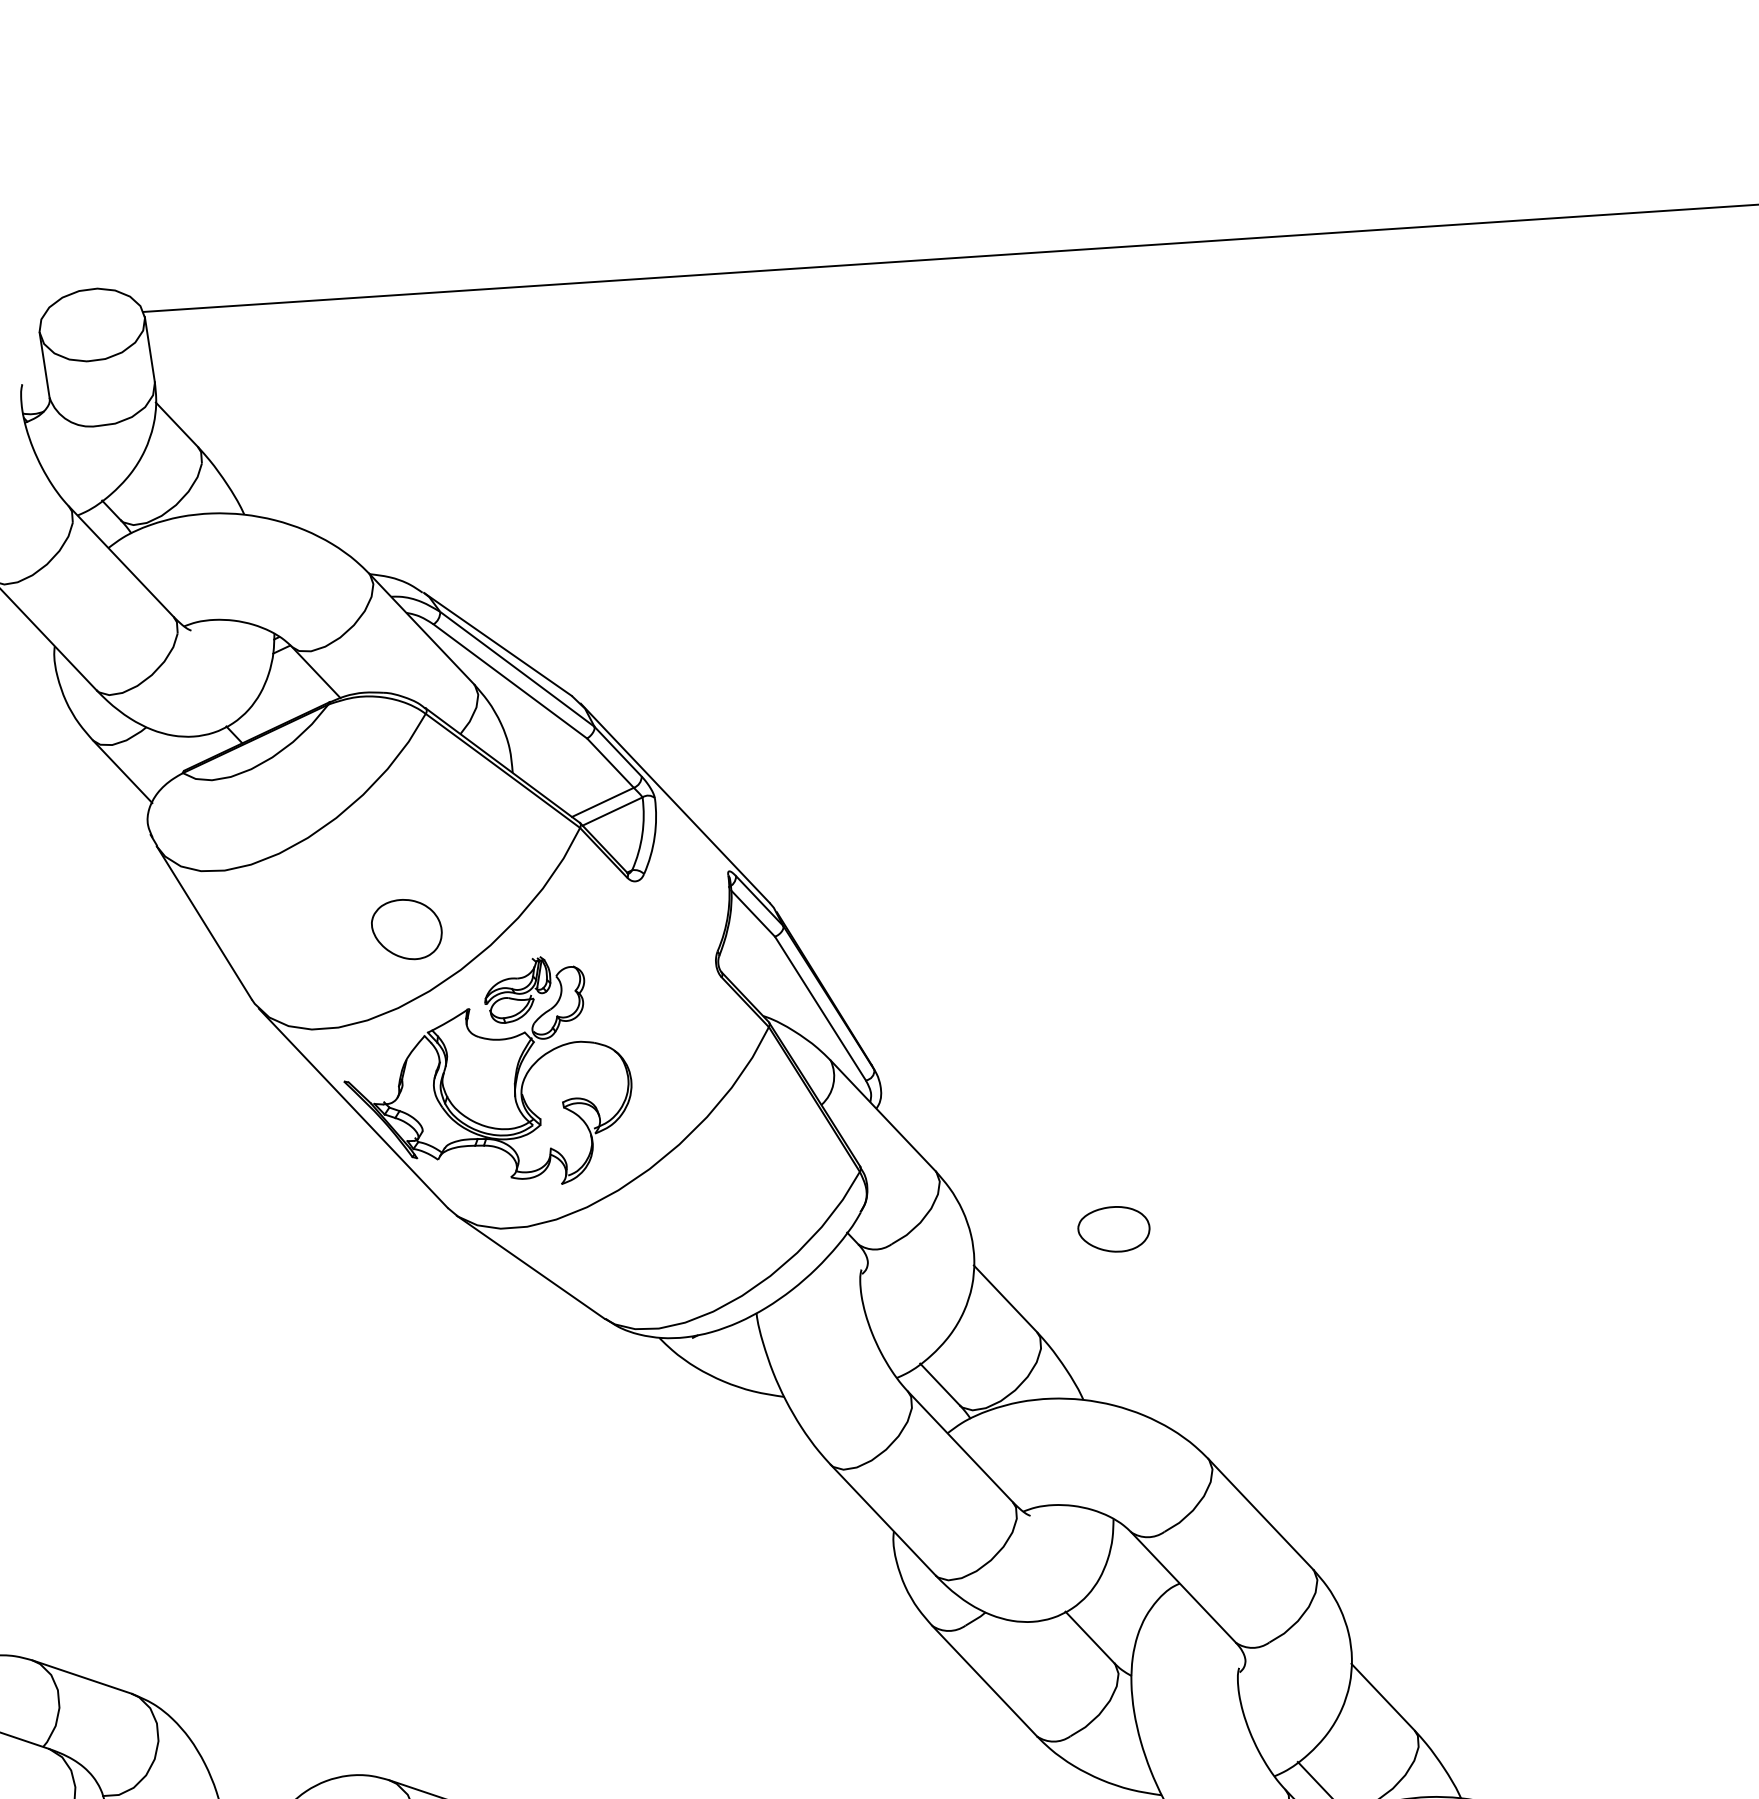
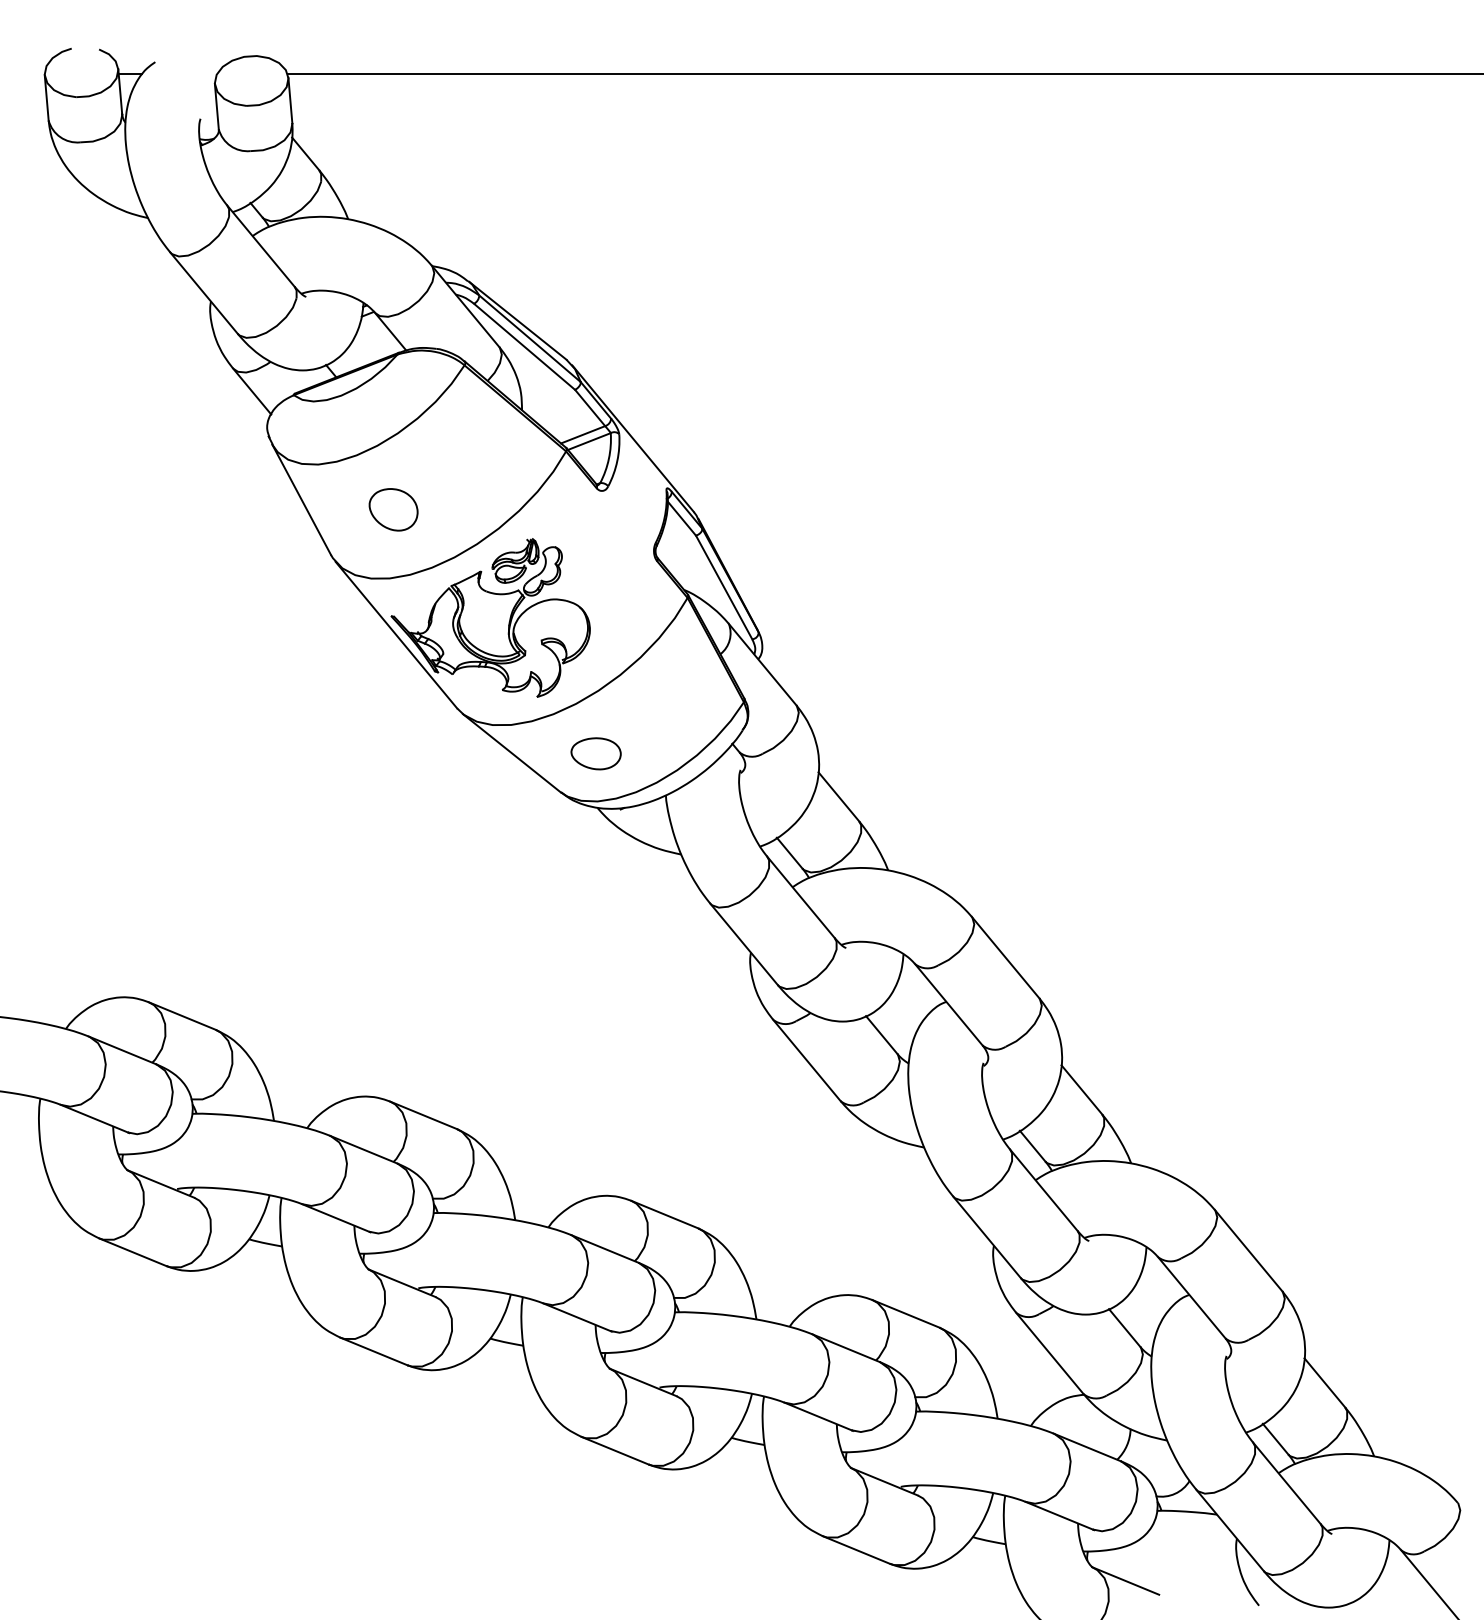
part: (406, 929) -> (393, 509), moved
part: (1113, 1229) -> (595, 753), moved

